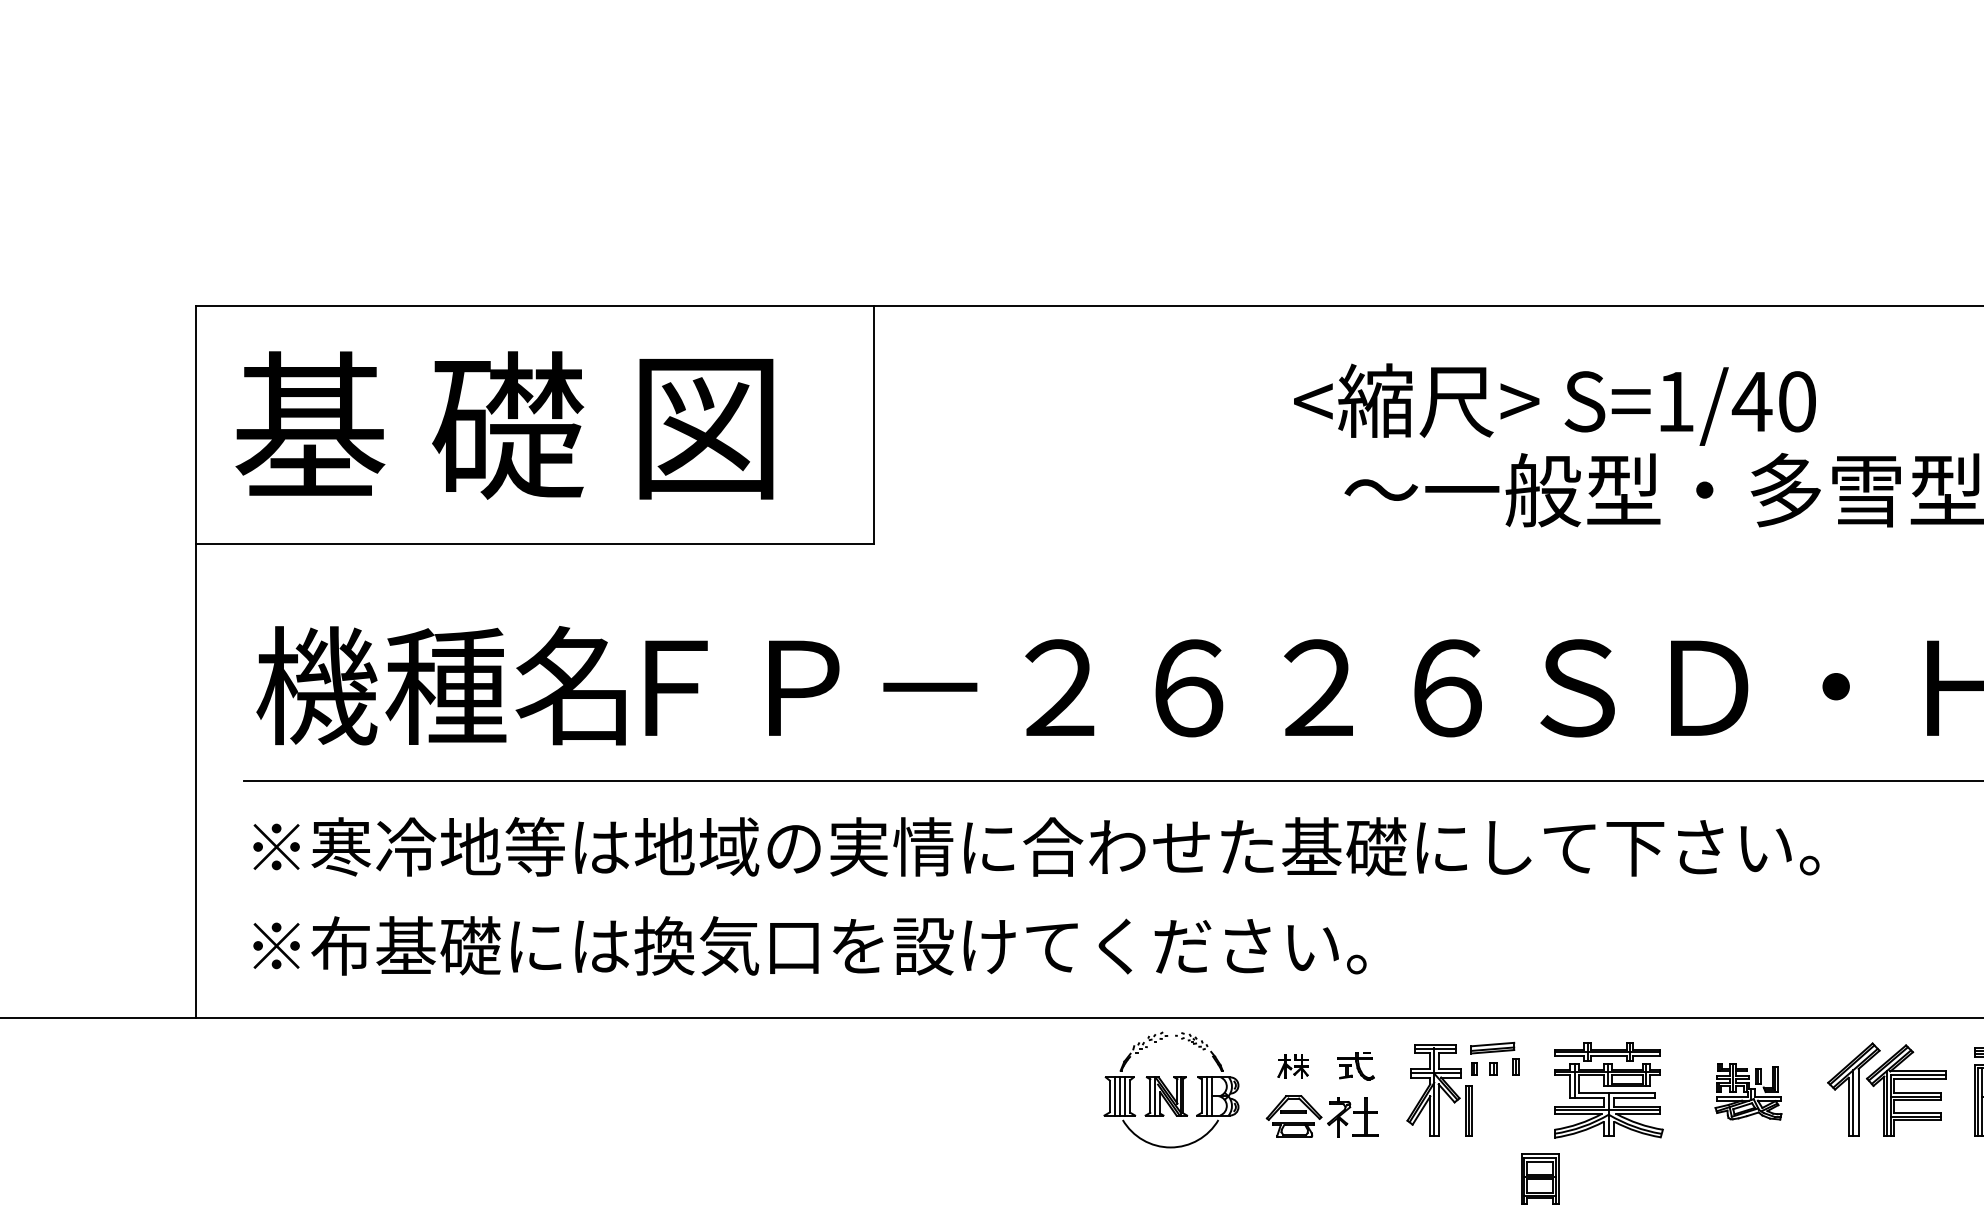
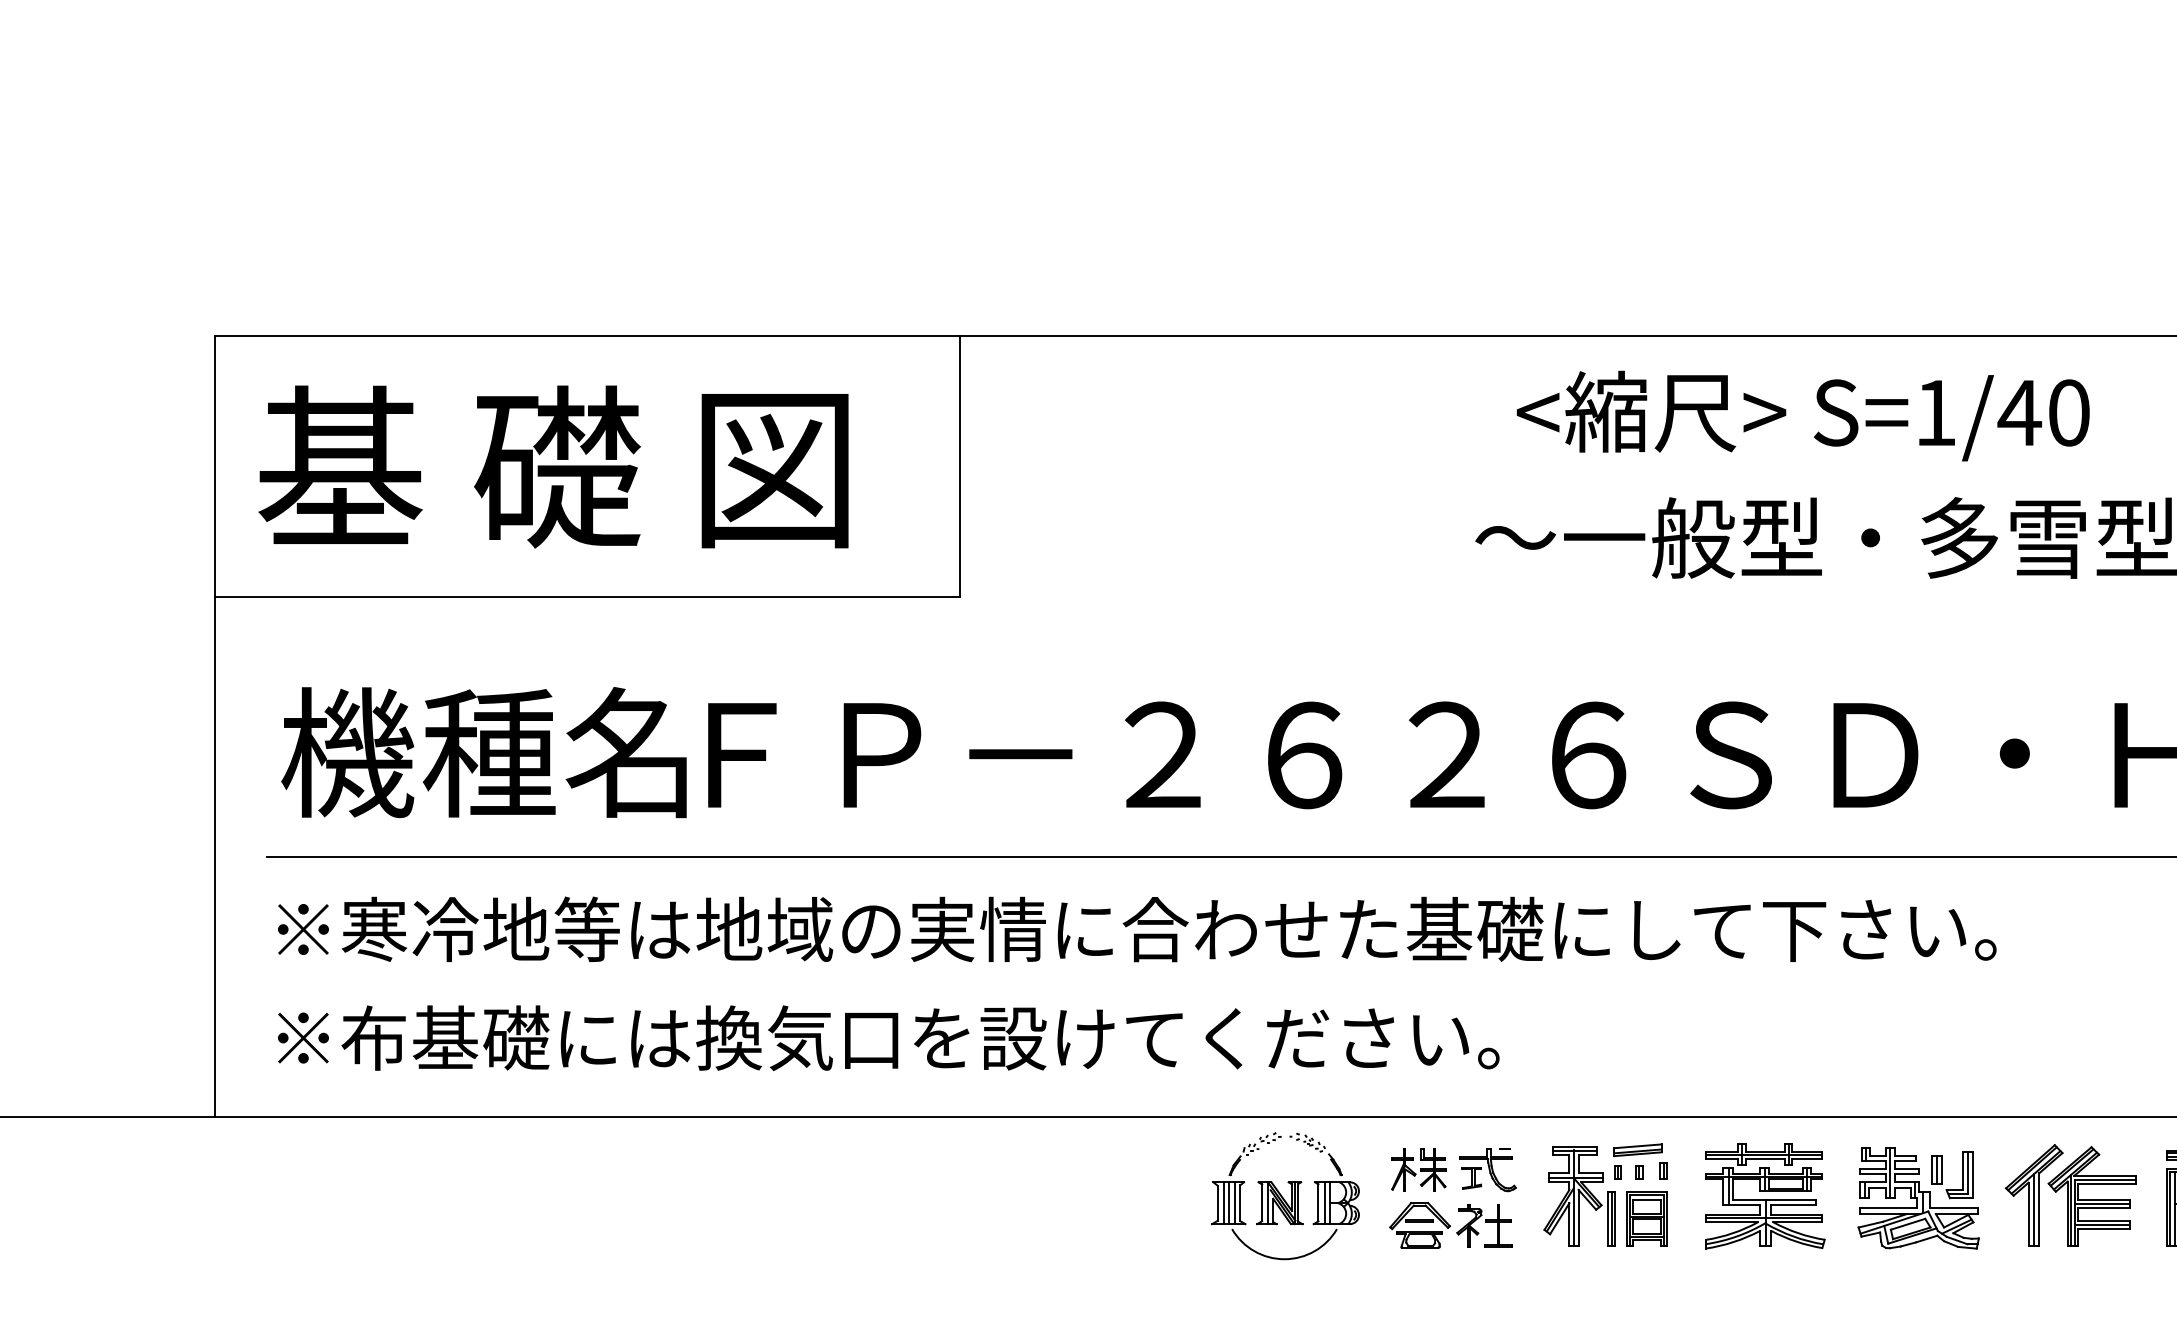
text: (1554, 404) -> (1802, 415), moved
part: (1292, 1065) -> (1418, 1169), size x1.67
part: (1355, 1066) -> (1487, 1170), size x1.43
part: (1748, 1092) -> (1918, 1198), size x1.67
part: (1539, 1178) -> (1646, 1218), moved

